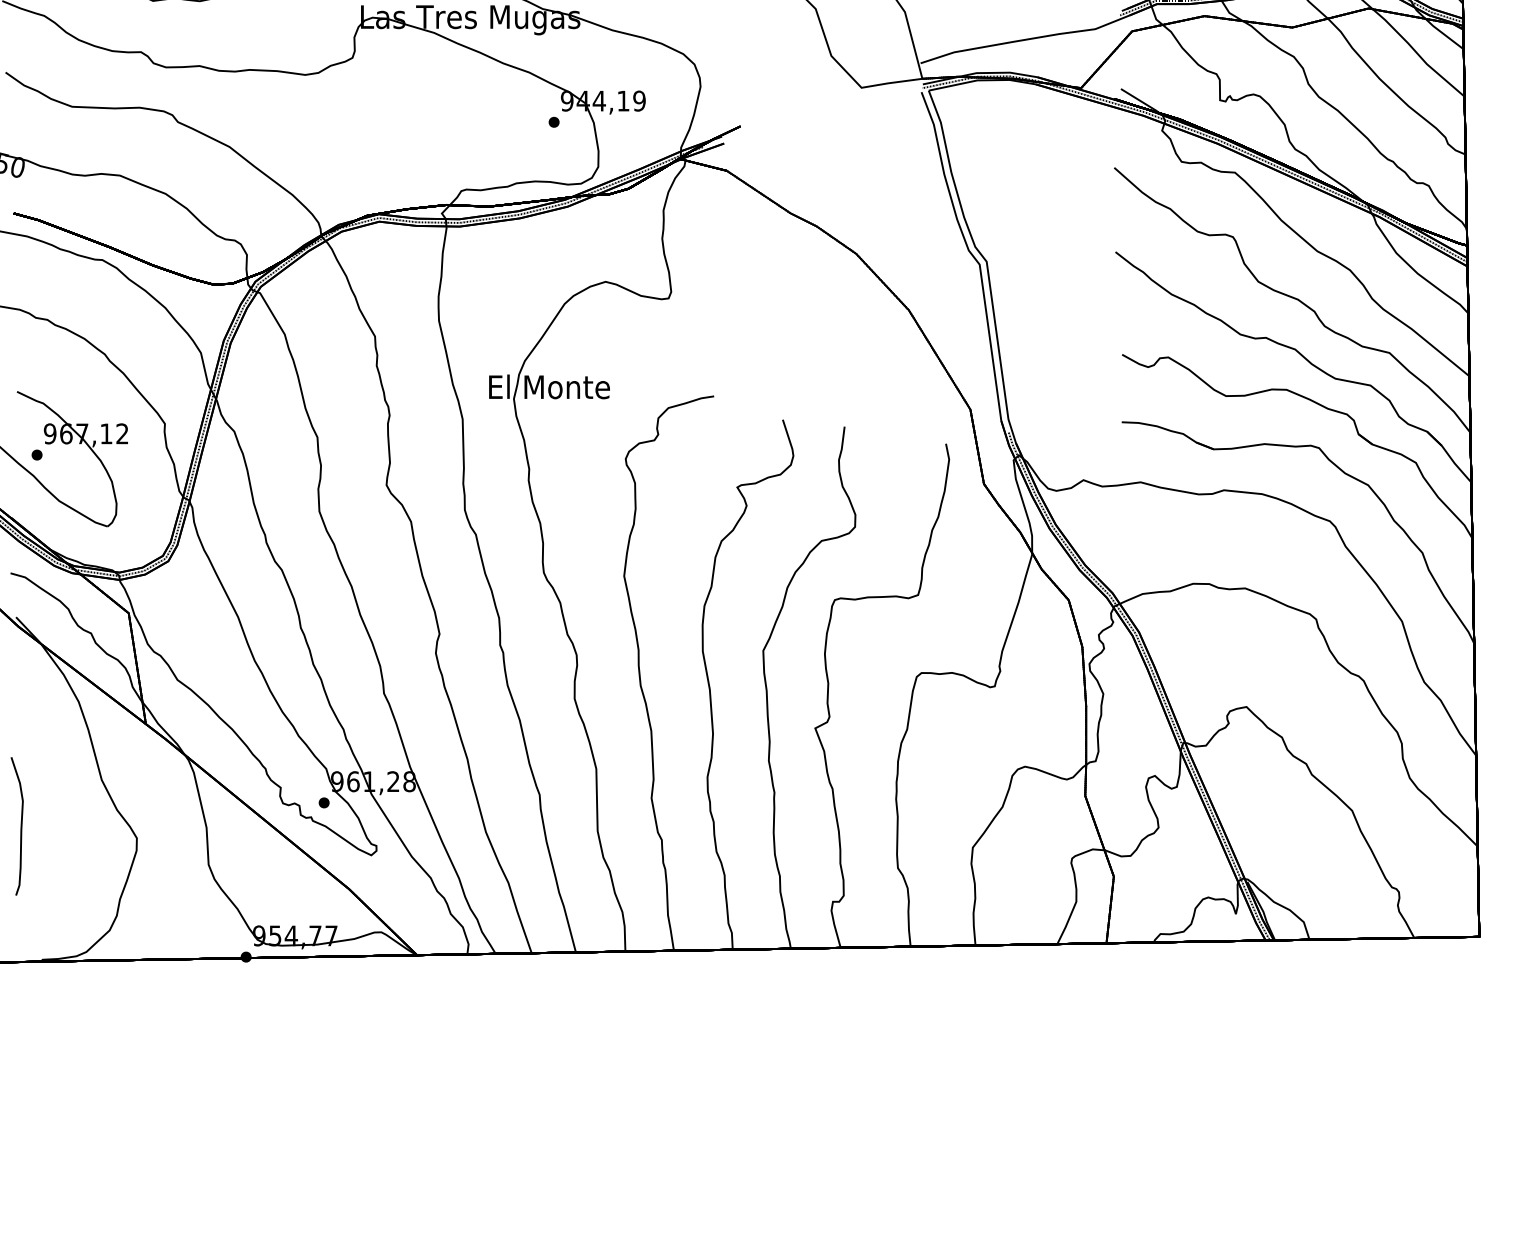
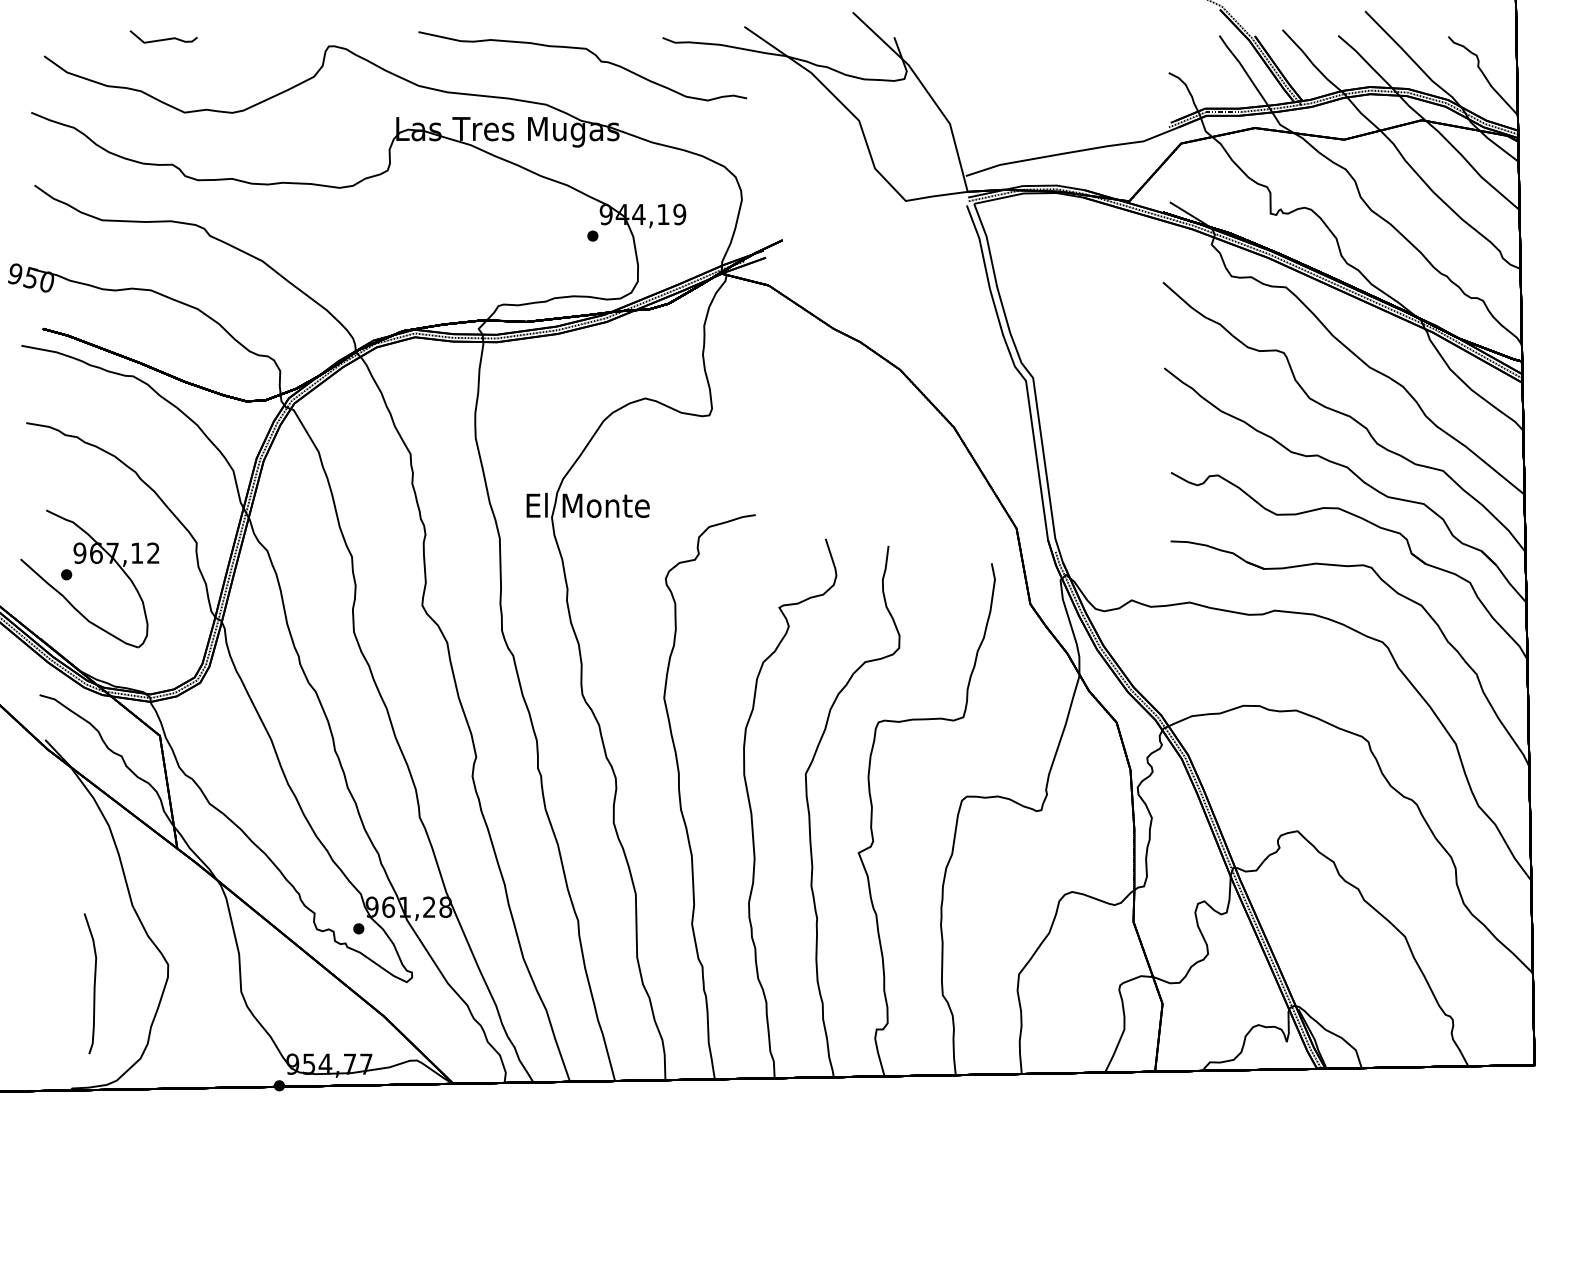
curve: (20, 826) -> (93, 983), moved

